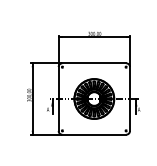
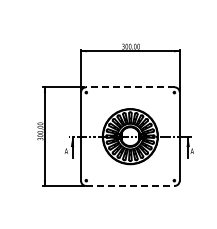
line: (93, 63) -> (129, 87), solid -> dashed
line: (94, 134) -> (130, 185), solid -> dashed

